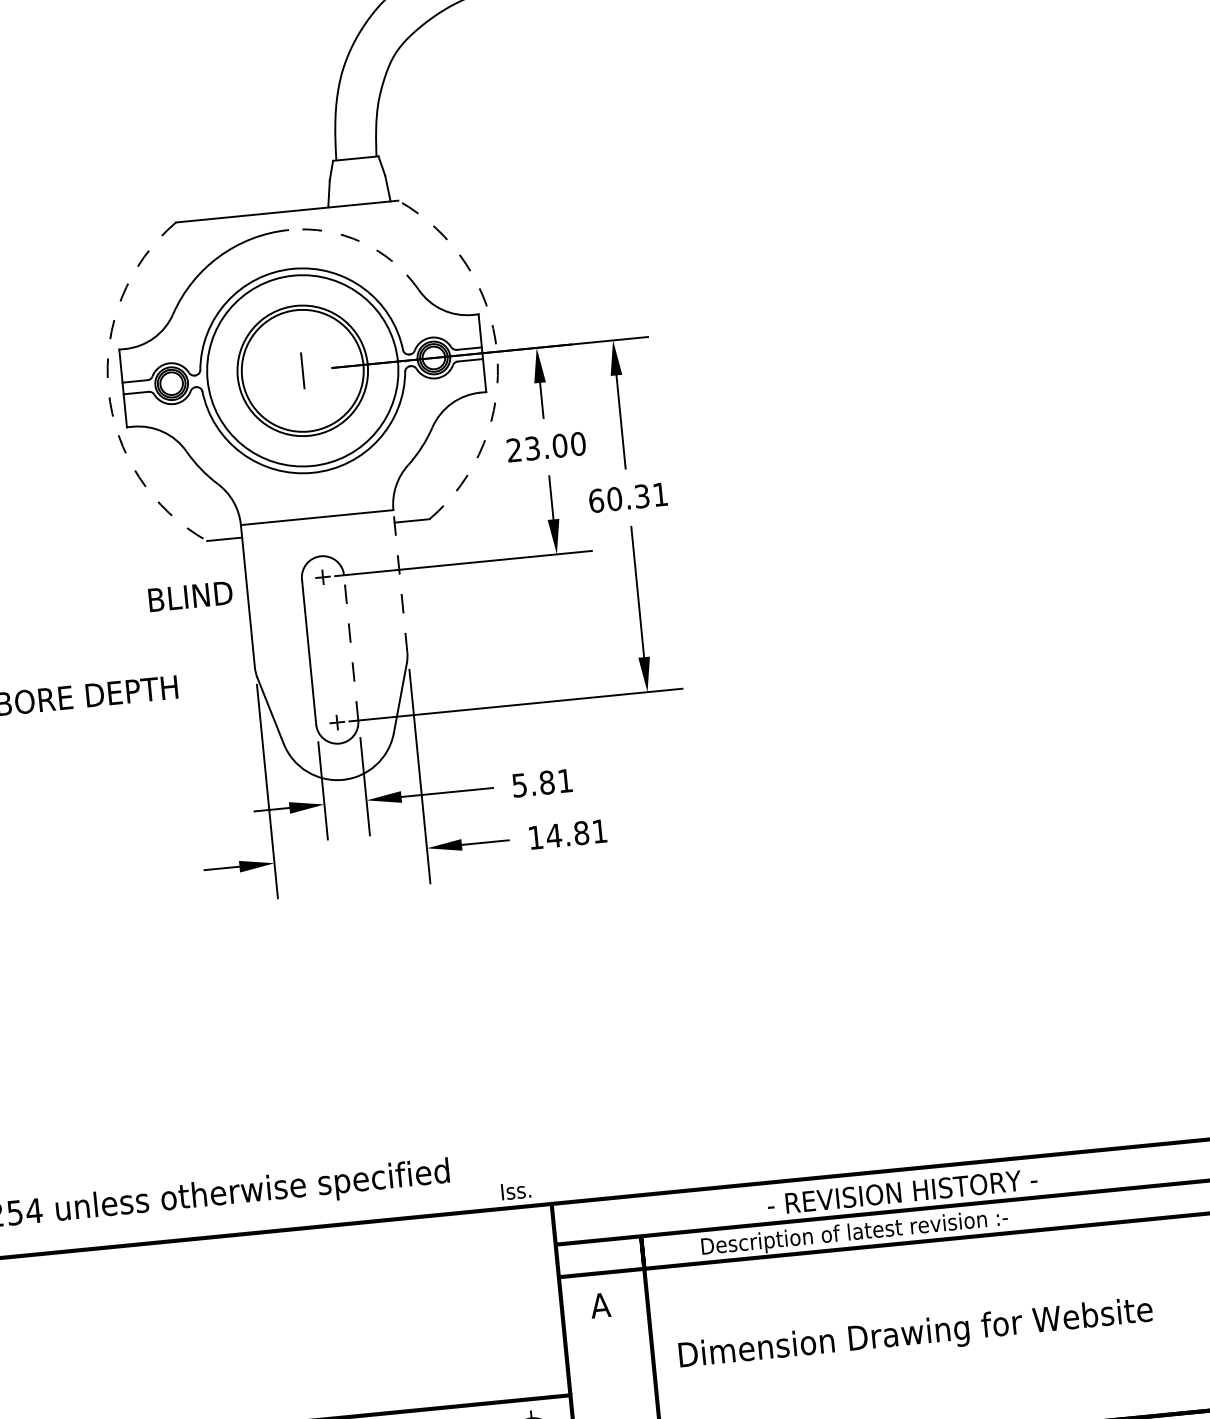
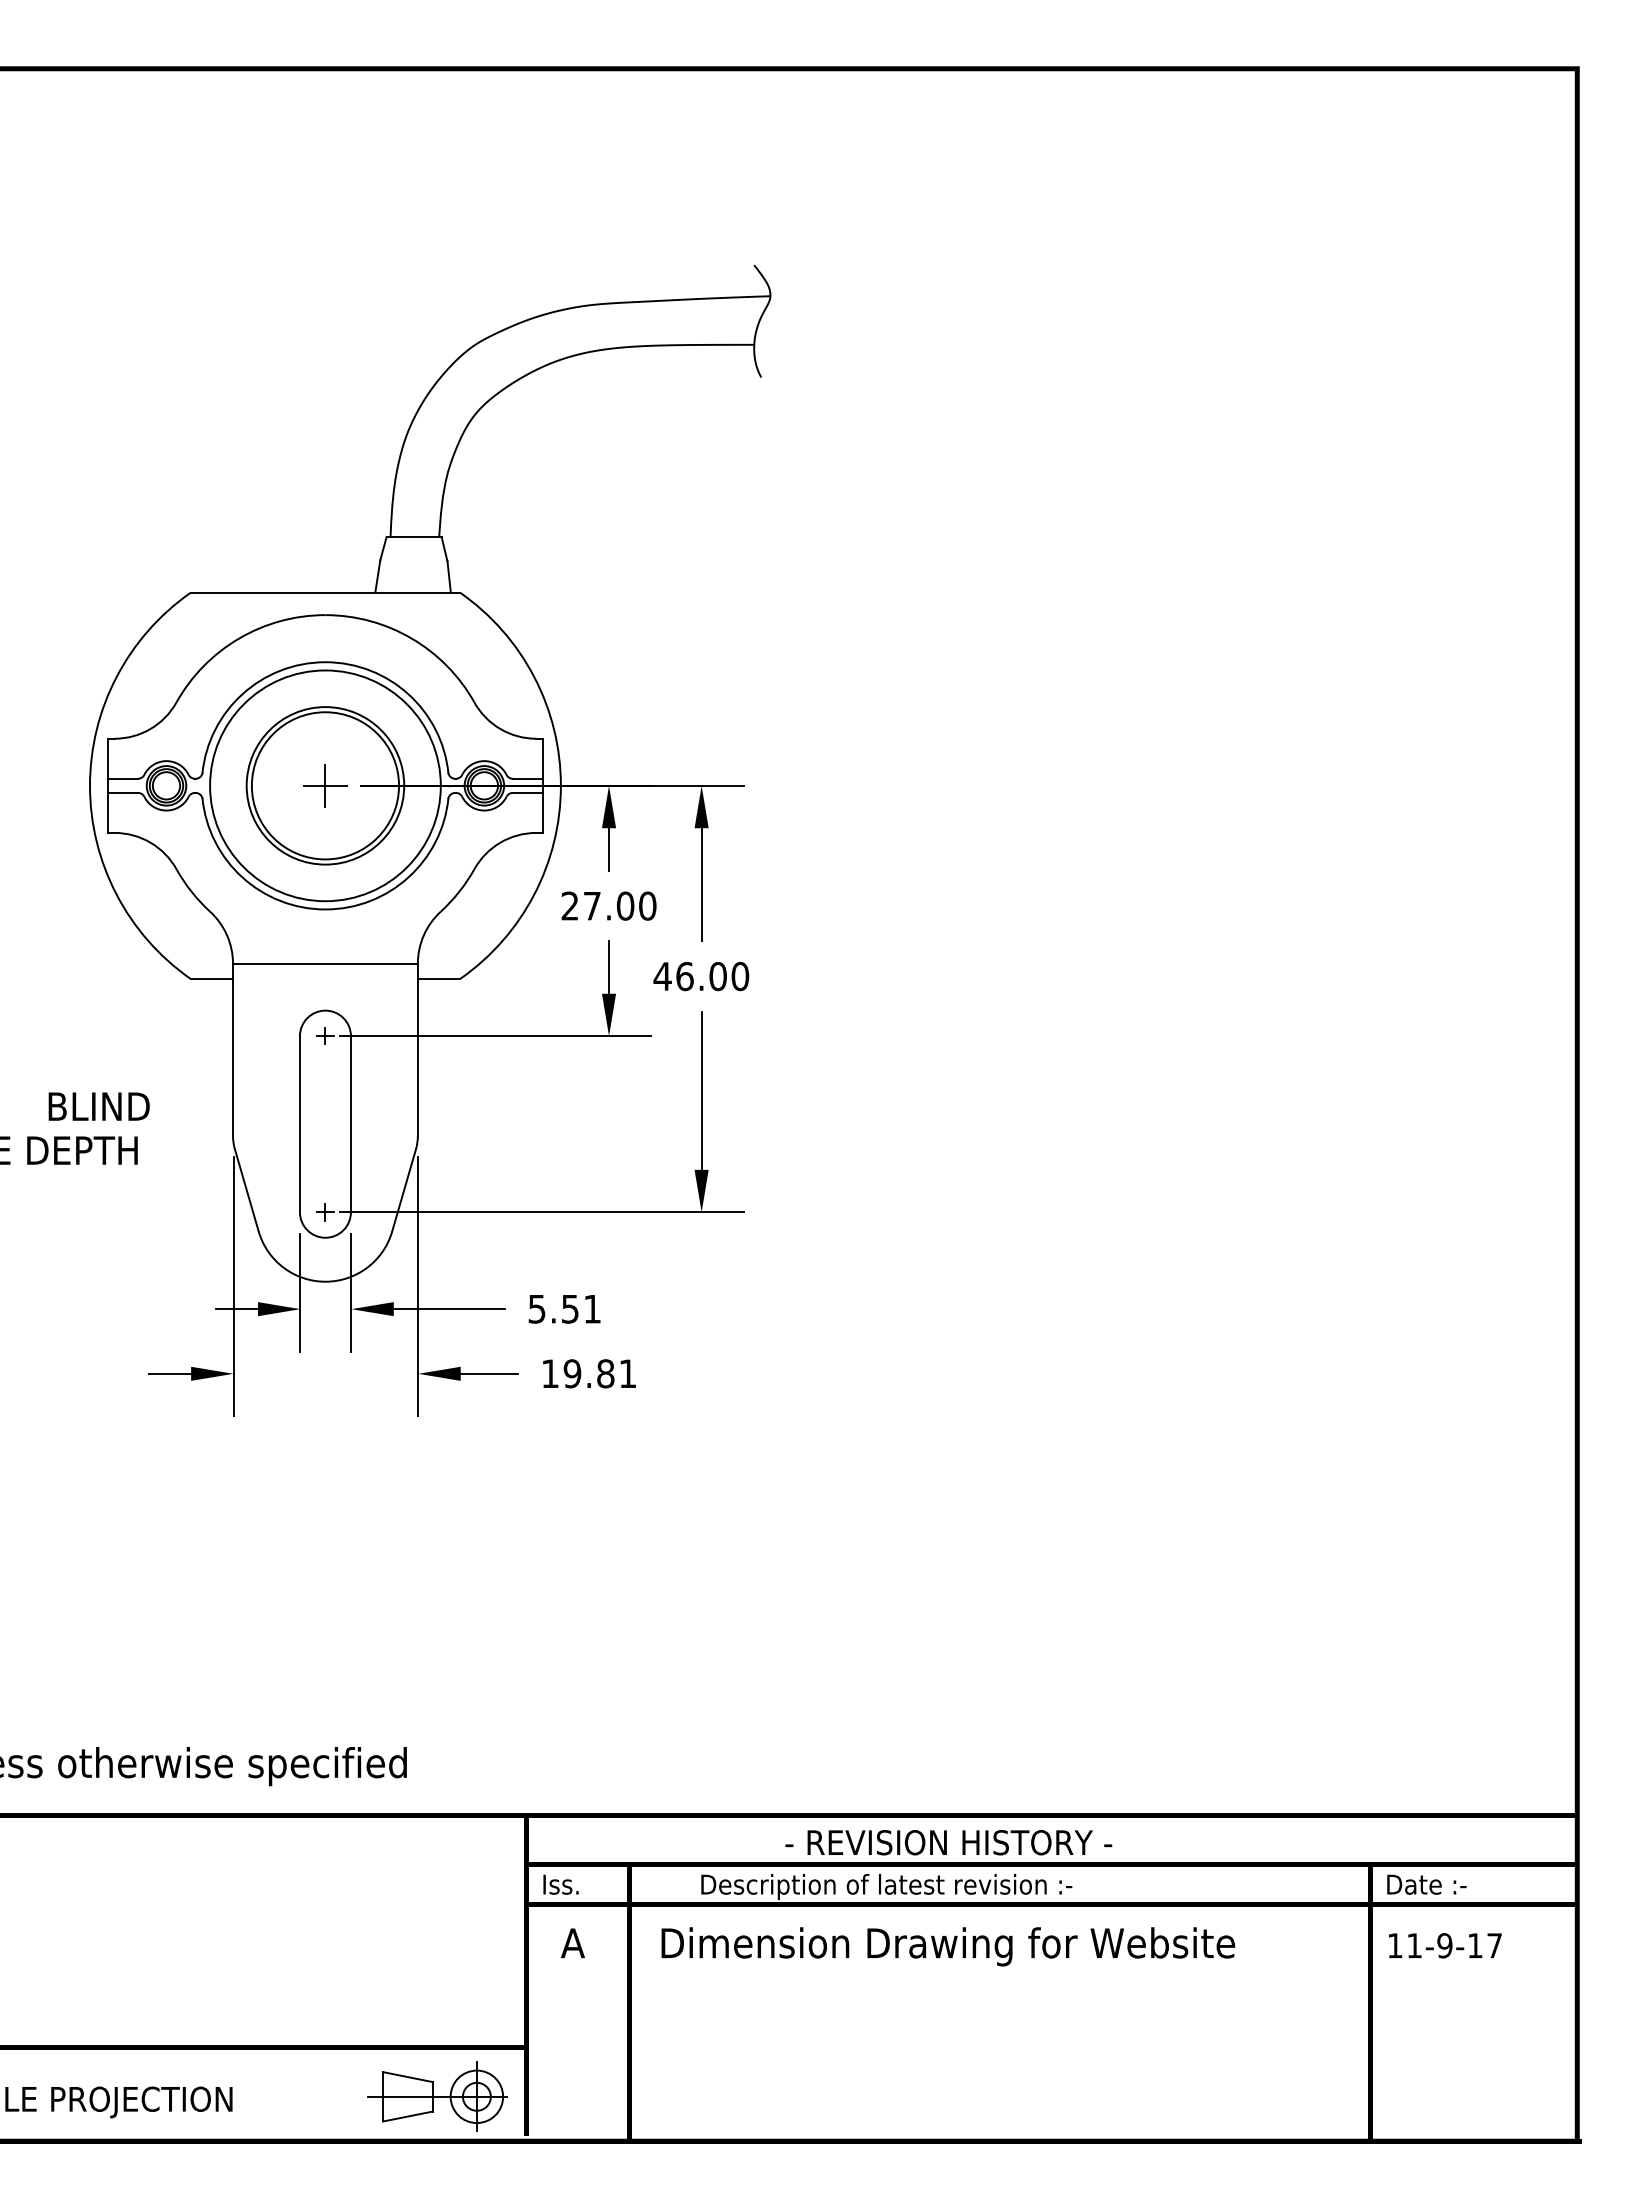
arc: (361, 242) -> (411, 638), dashed -> solid
arc: (496, 351) -> (560, 785), dashed -> solid
line: (302, 370) -> (325, 785), added
arc: (108, 389) -> (89, 785), dashed -> solid
text: (532, 447) -> (592, 905), 23.00 -> 27.00
text: (628, 497) -> (701, 976), 60.31 -> 46.00
line: (400, 580) -> (417, 1049), dashed -> solid
text: (190, 596) -> (98, 1106), moved
line: (350, 647) -> (350, 1123), dashed -> solid
text: (547, 782) -> (570, 1308), 5.81 -> 5.51
text: (554, 835) -> (572, 1373), 14.81 -> 19.81
text: (515, 1190) -> (560, 1884), moved
text: (915, 1334) -> (947, 1946), moved

